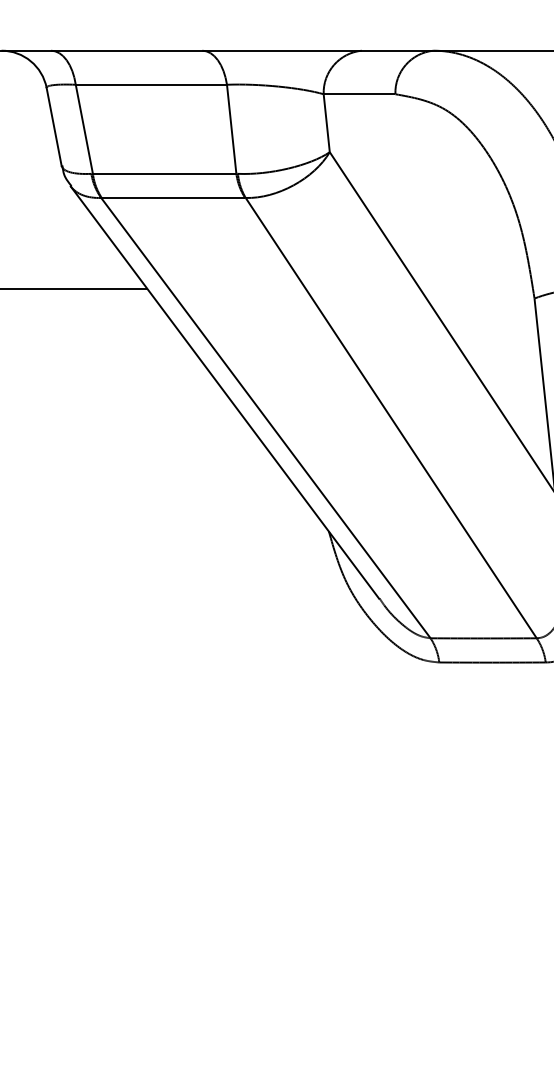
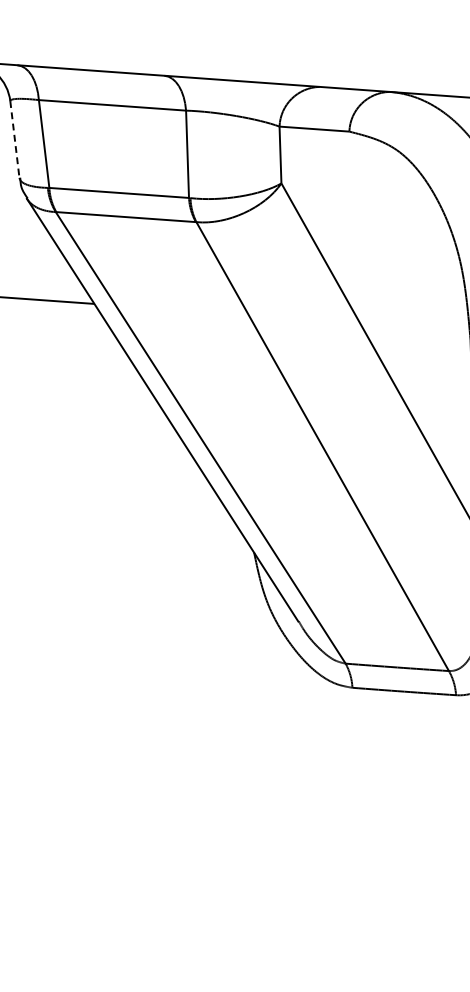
line: (54, 126) -> (15, 139), solid -> dashed

